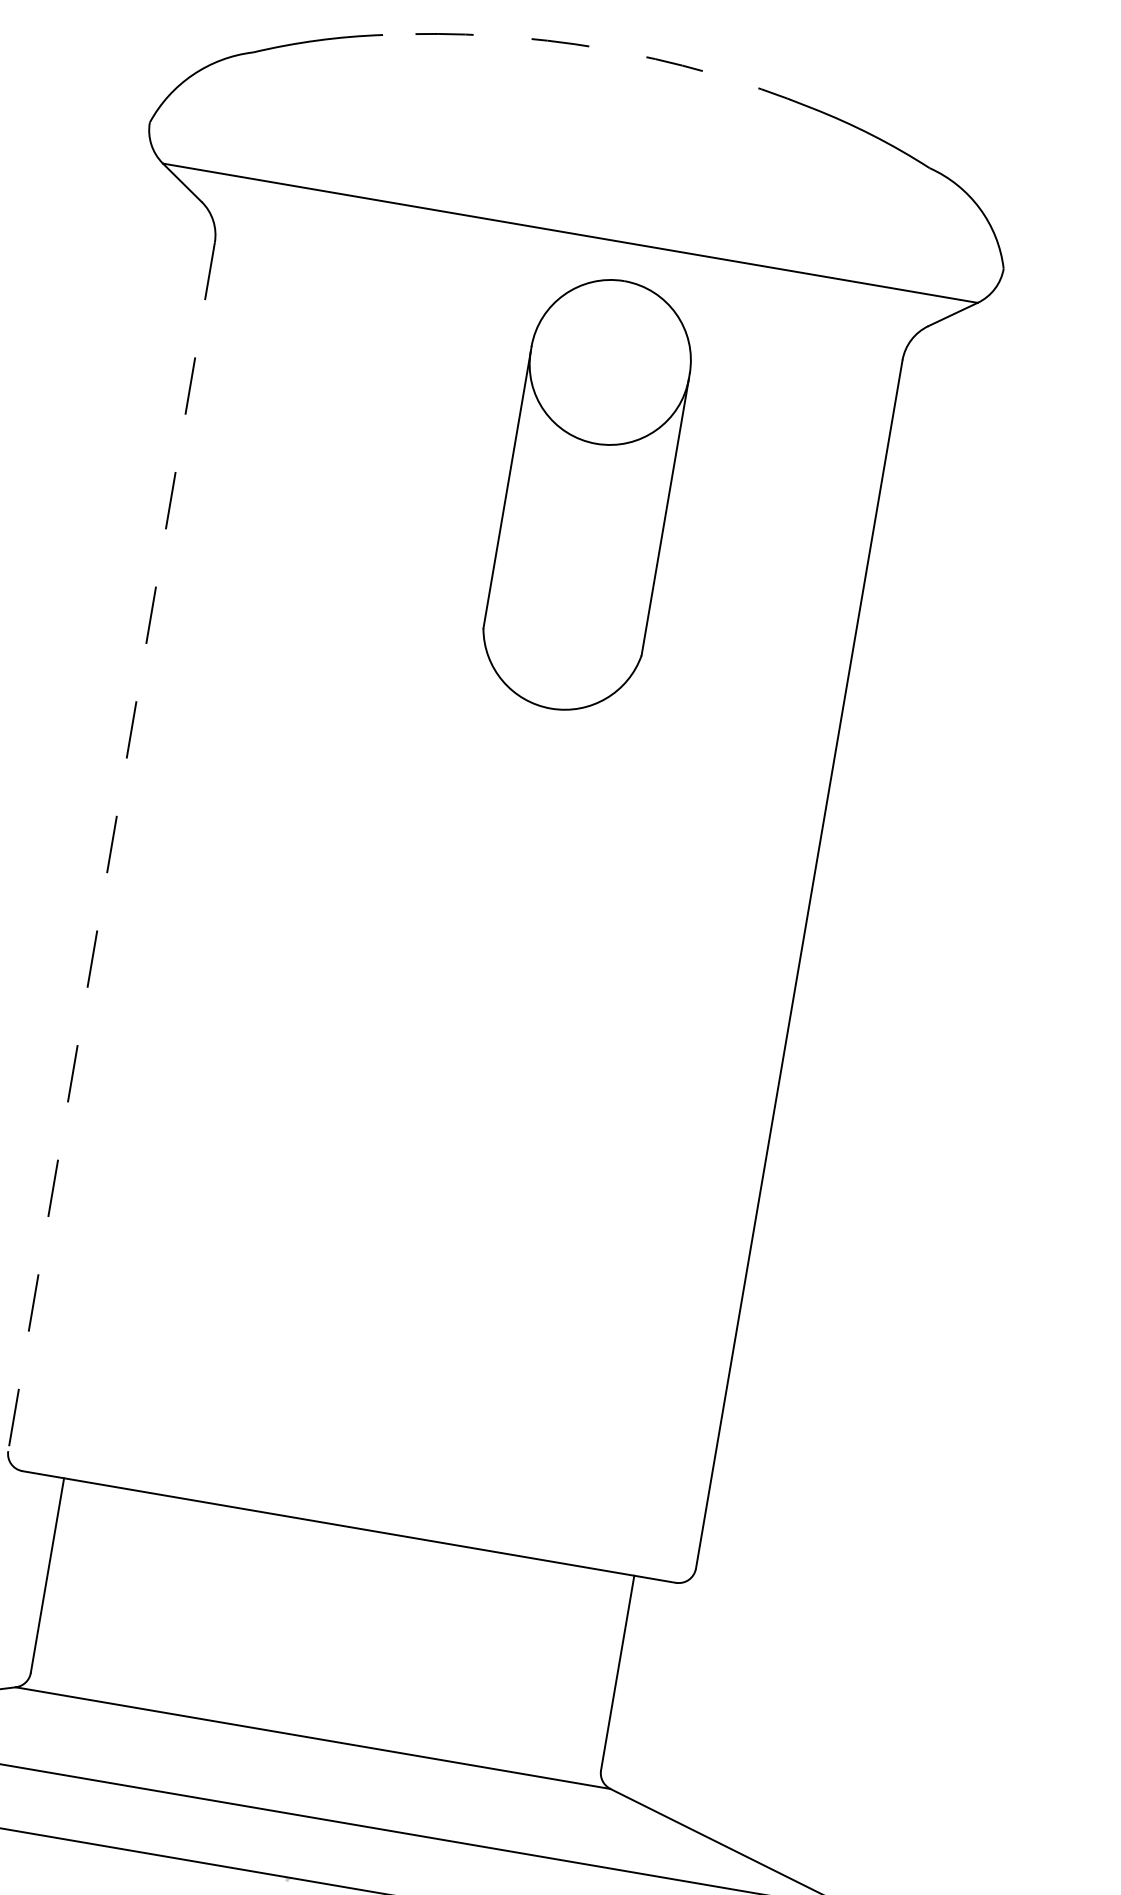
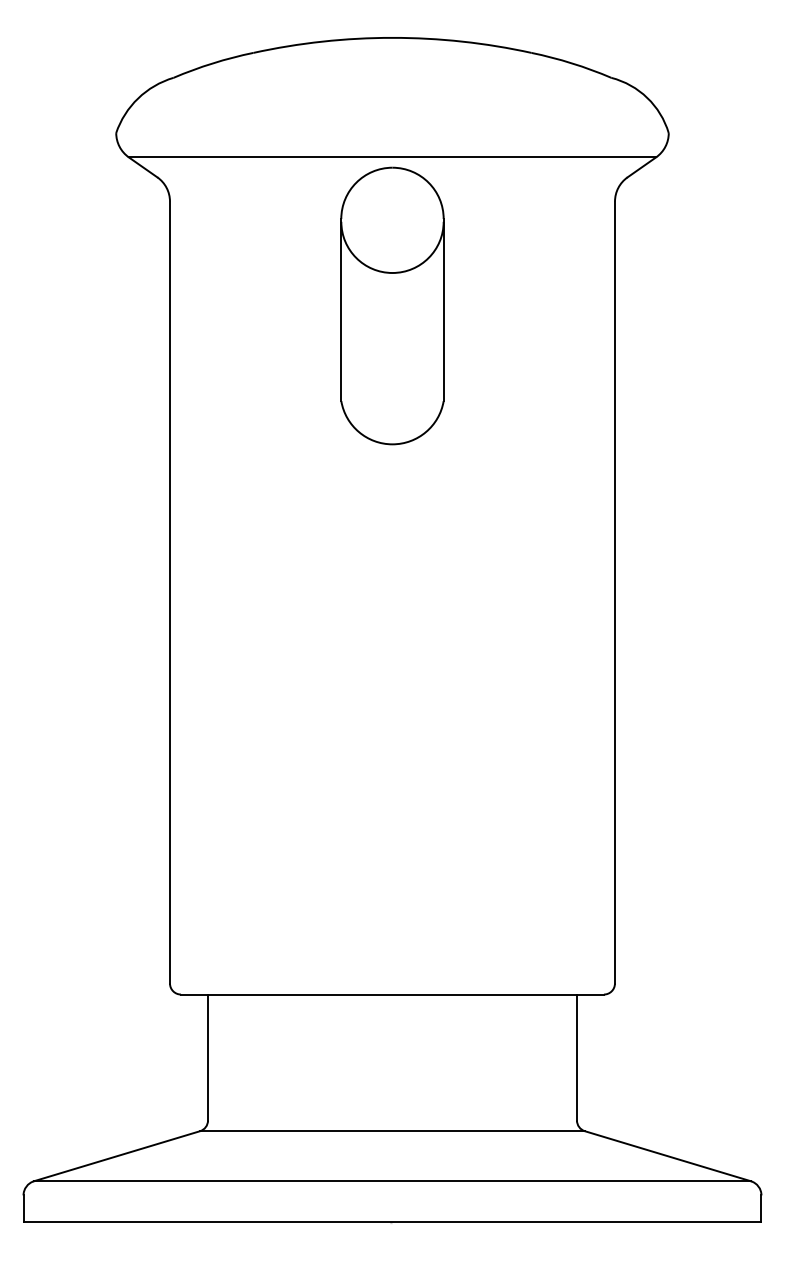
arc: (602, 47) -> (392, 37), dashed -> solid
part: (587, 494) -> (392, 305), moved
line: (112, 846) -> (170, 592), dashed -> solid

